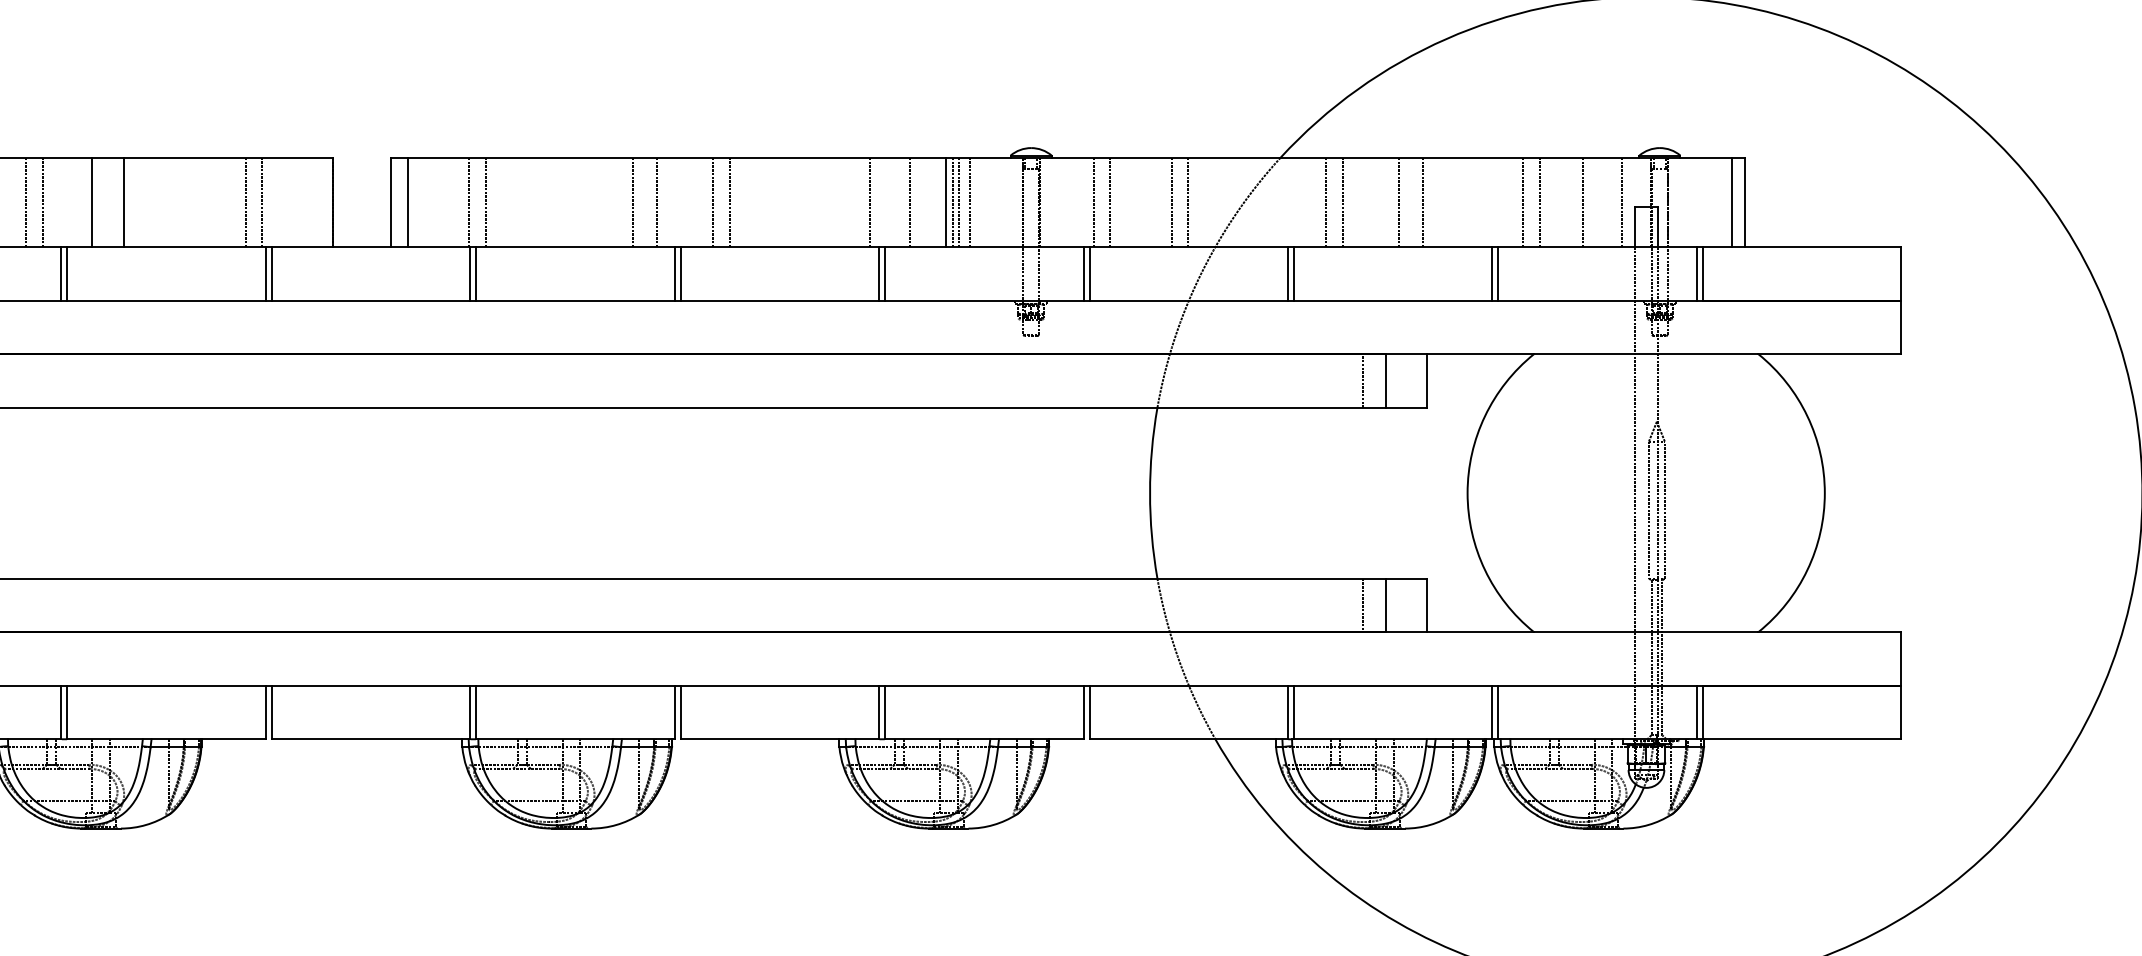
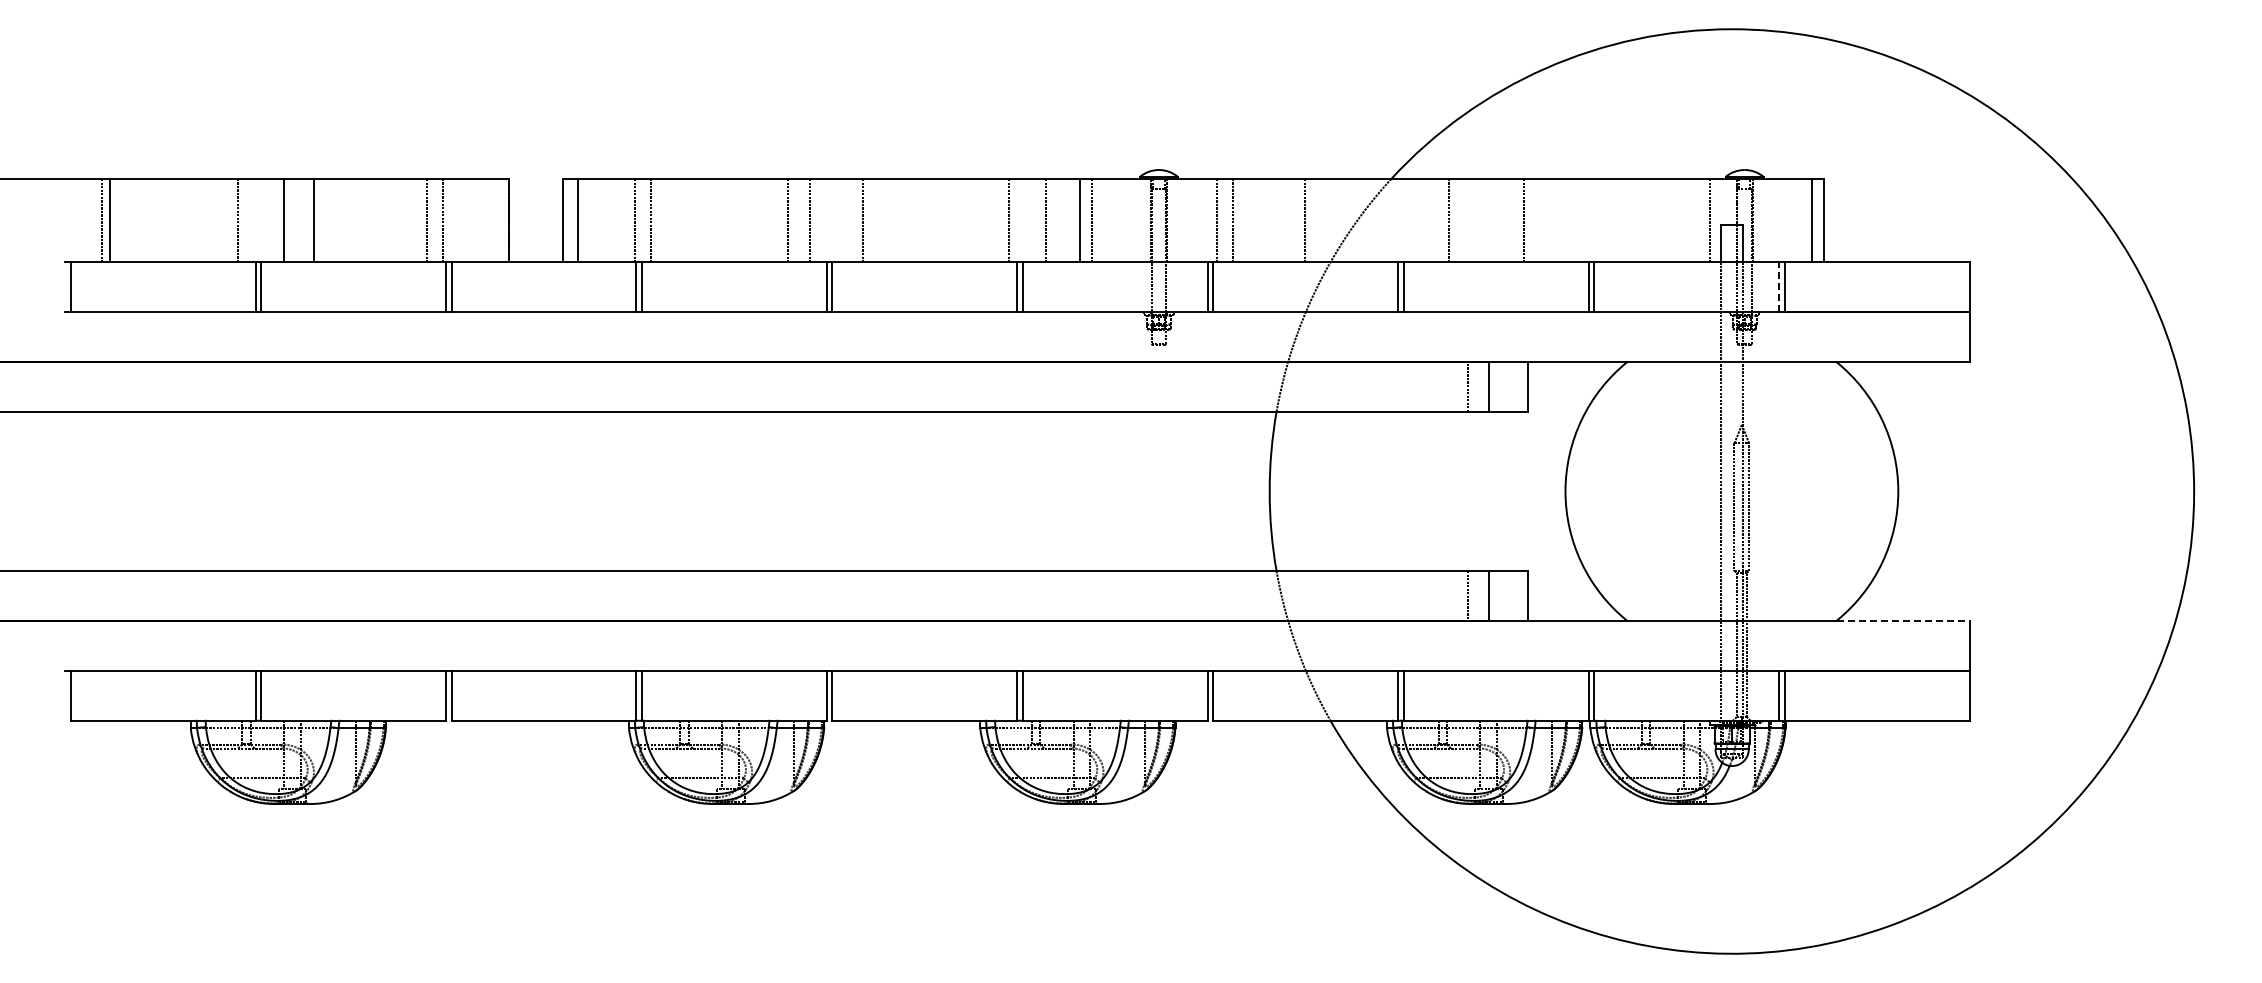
line: (26, 202) -> (222, 220), removed
line: (730, 202) -> (878, 220), removed
line: (952, 202) -> (1085, 220), removed
line: (969, 202) -> (1101, 220), removed
line: (1171, 202) -> (1289, 220), removed
line: (1325, 202) -> (1433, 220), removed
line: (1398, 202) -> (1501, 220), removed
line: (1523, 202) -> (1617, 220), removed
line: (1539, 202) -> (1632, 220), removed
line: (1583, 202) -> (1673, 220), removed
line: (1697, 274) -> (1779, 287), solid -> dashed
line: (1830, 631) -> (1903, 620), solid -> dashed

